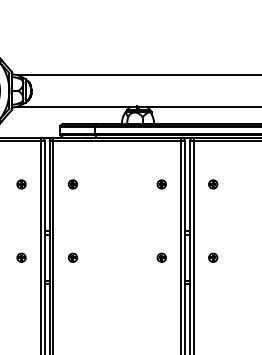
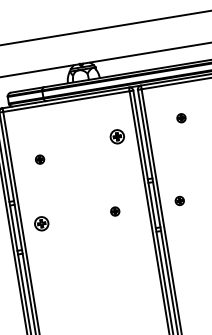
part: (72, 184) -> (39, 159), moved
part: (161, 184) -> (116, 136), size x1.6
part: (213, 184) -> (181, 118), moved
part: (72, 257) -> (40, 223), size x1.6
part: (161, 257) -> (114, 211), moved

